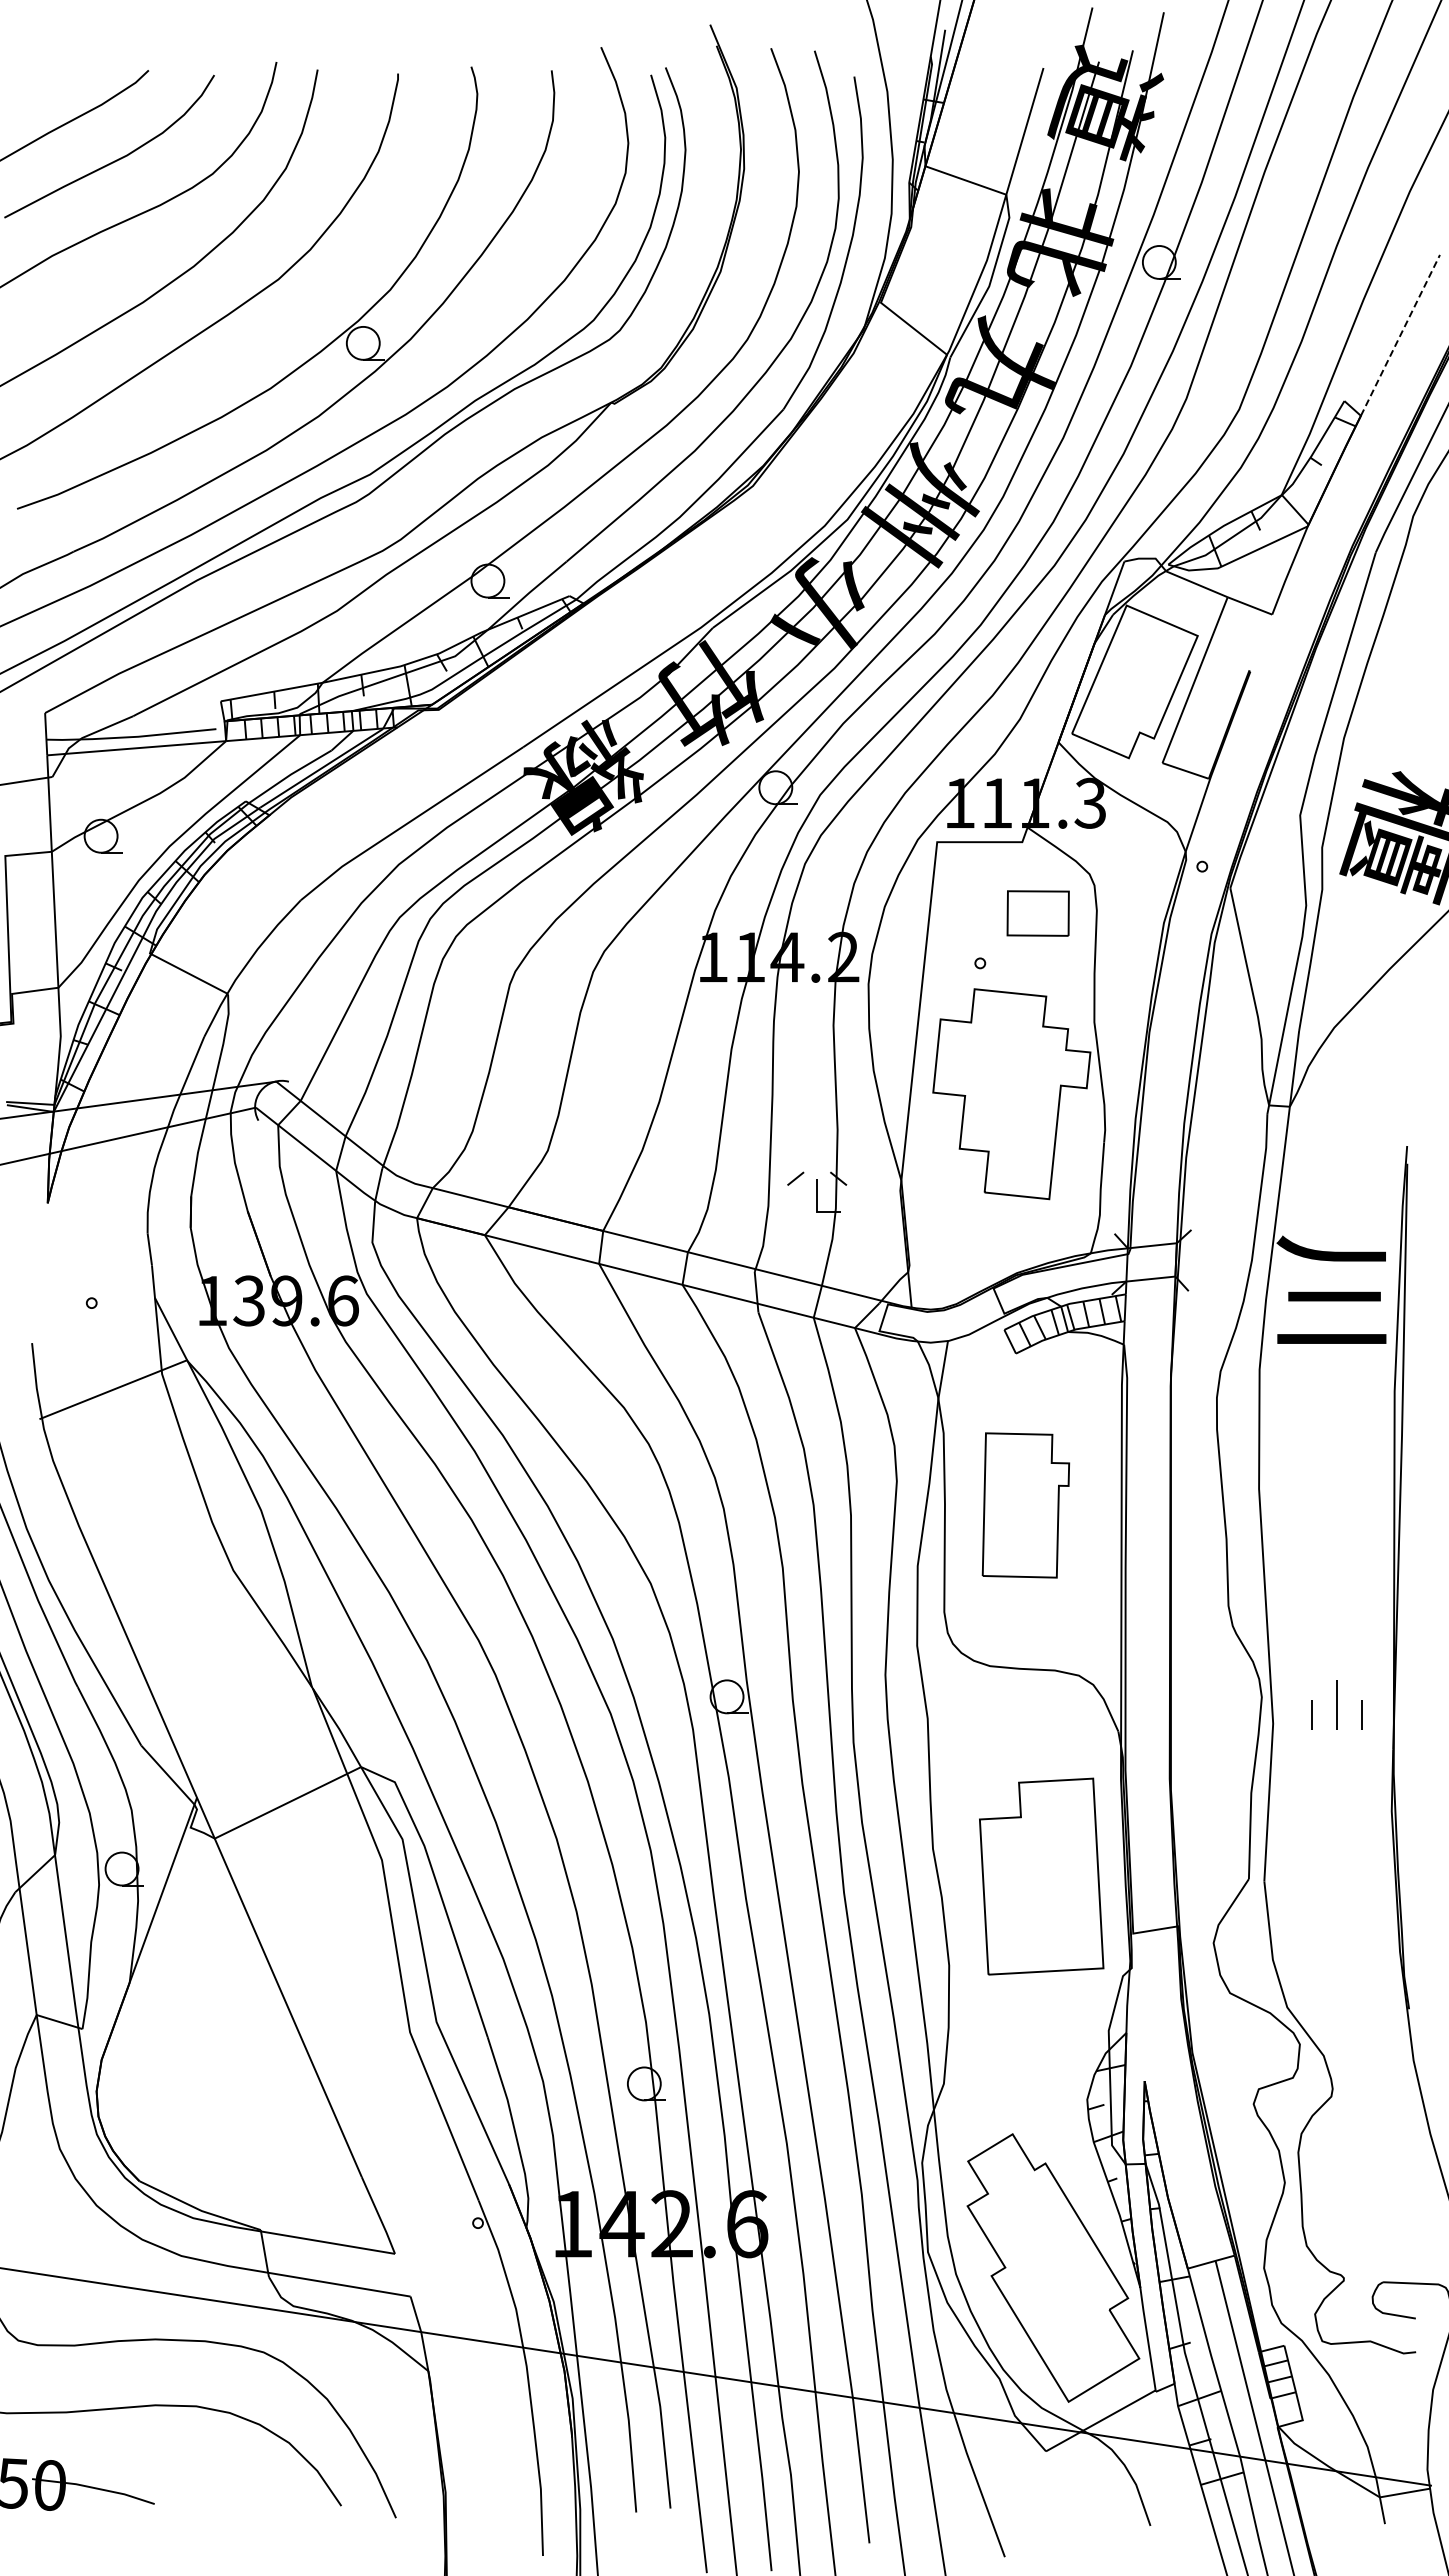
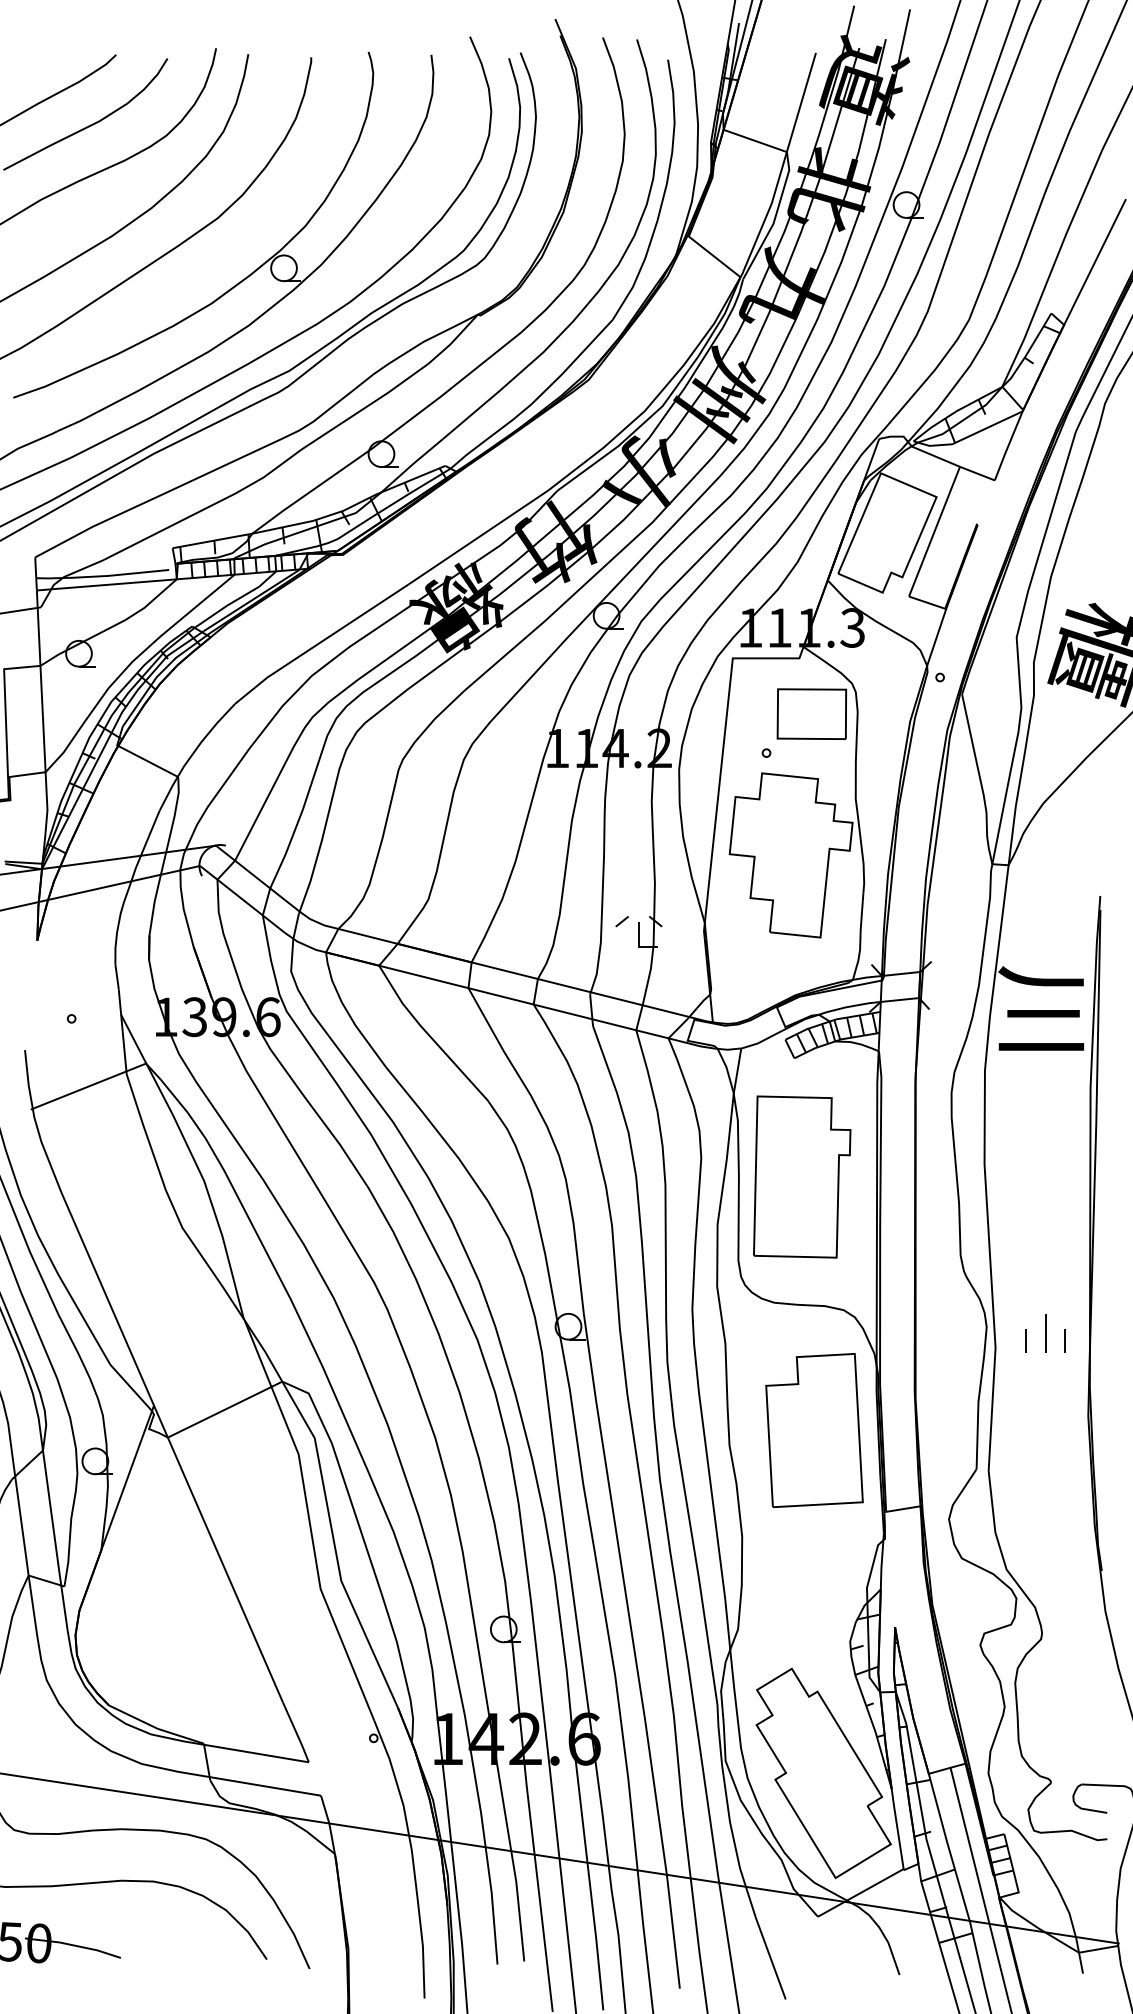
line: (1400, 335) -> (1095, 262), dashed -> solid
part: (1037, 913) -> (811, 714), size x1.43
part: (1025, 1505) -> (801, 1177), size x1.43
part: (1041, 1876) -> (814, 1430), moved

